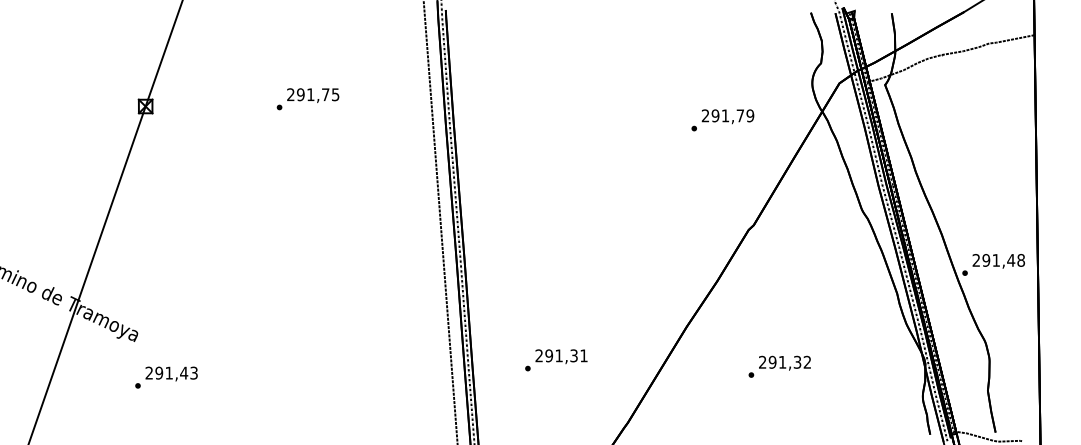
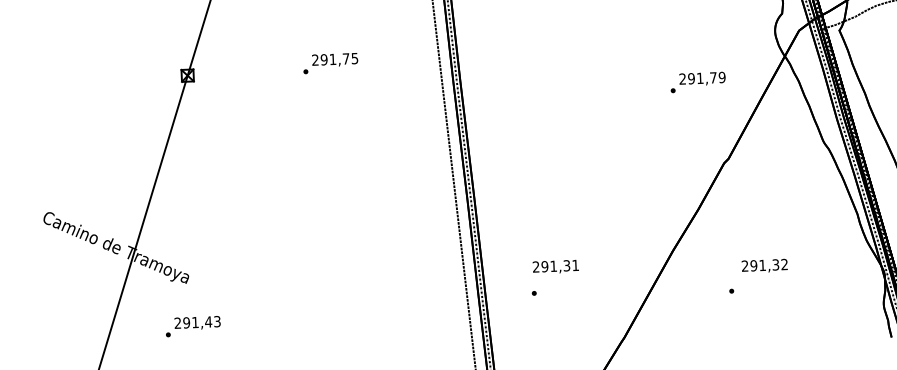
text: (722, 120) -> (697, 82), moved
text: (561, 356) -> (555, 266), moved
text: (784, 362) -> (764, 265), moved
text: (166, 377) -> (193, 326), moved

